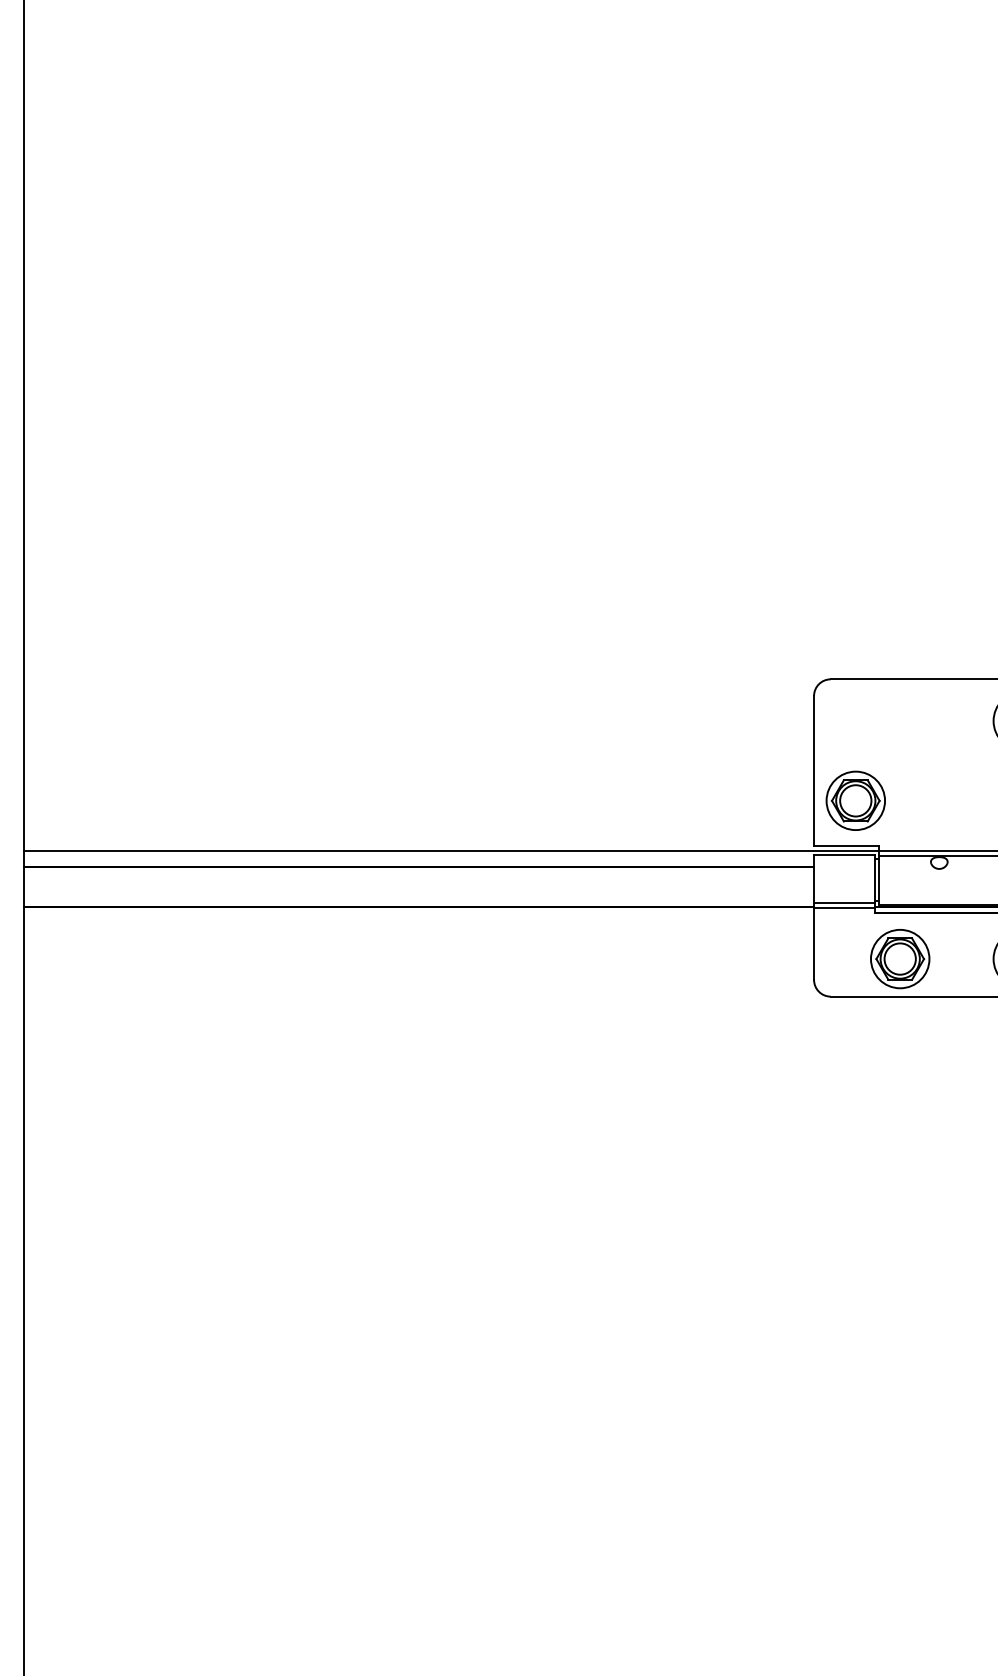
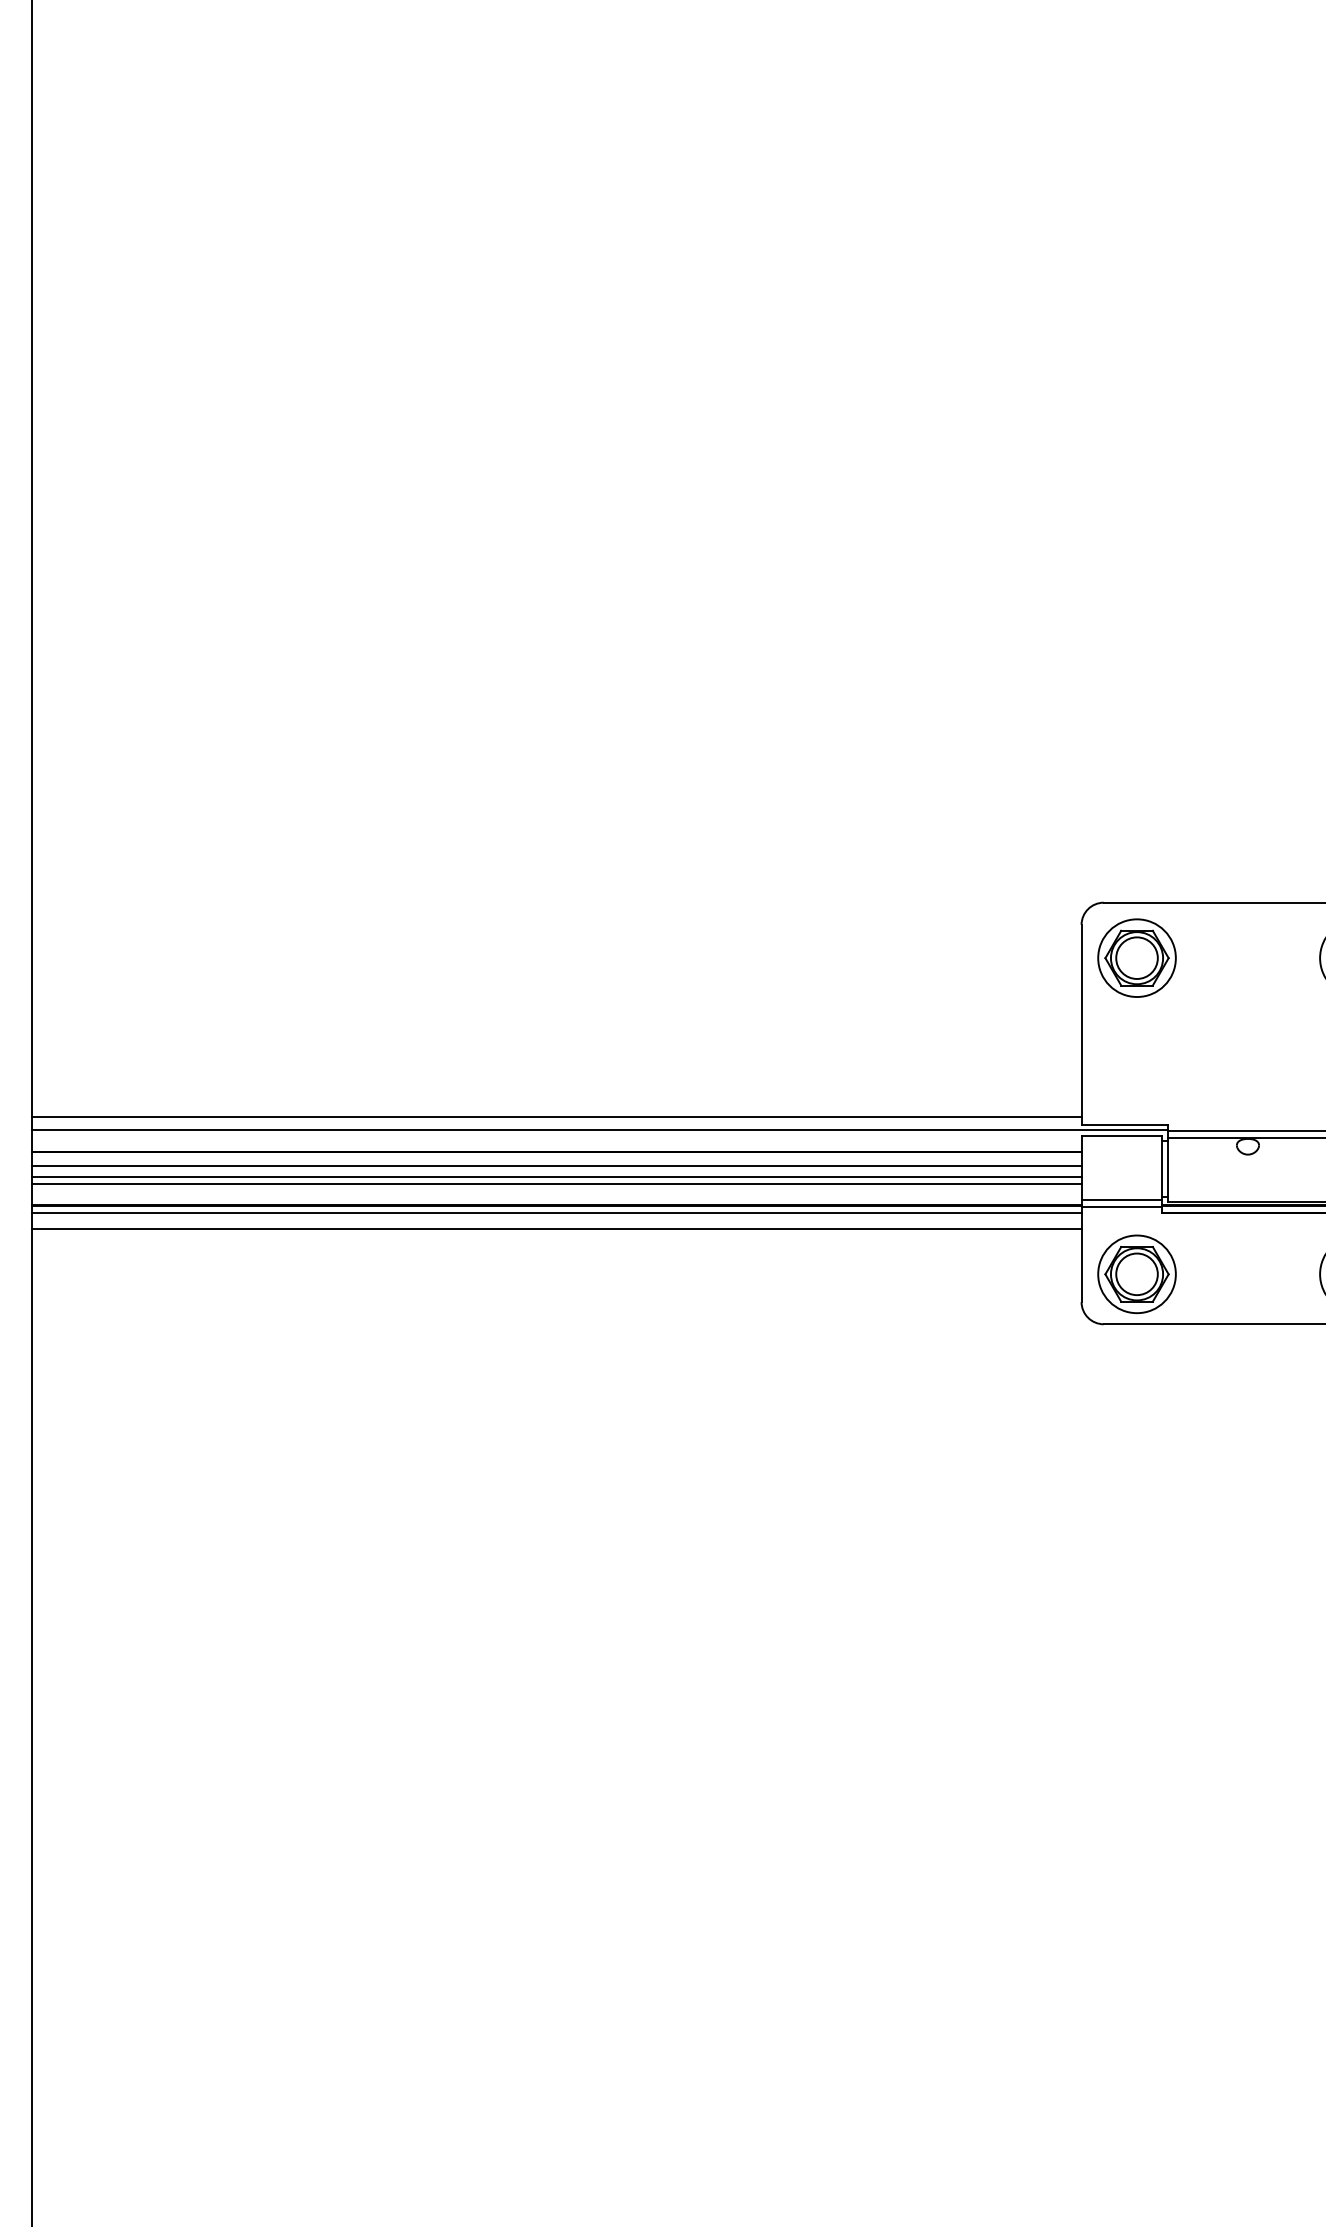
part: (855, 800) -> (1136, 957), moved
line: (418, 840) -> (556, 1116), added
line: (418, 877) -> (556, 1166), added
line: (418, 886) -> (556, 1177), added
line: (418, 890) -> (556, 1183), added
line: (418, 913) -> (556, 1213), added
line: (418, 925) -> (556, 1229), added
part: (899, 959) -> (1136, 1274), moved

